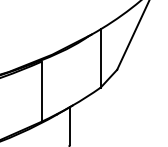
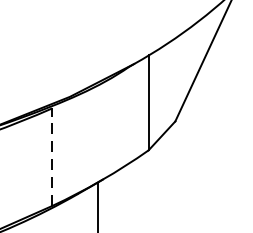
line: (41, 91) -> (52, 156), solid -> dashed

